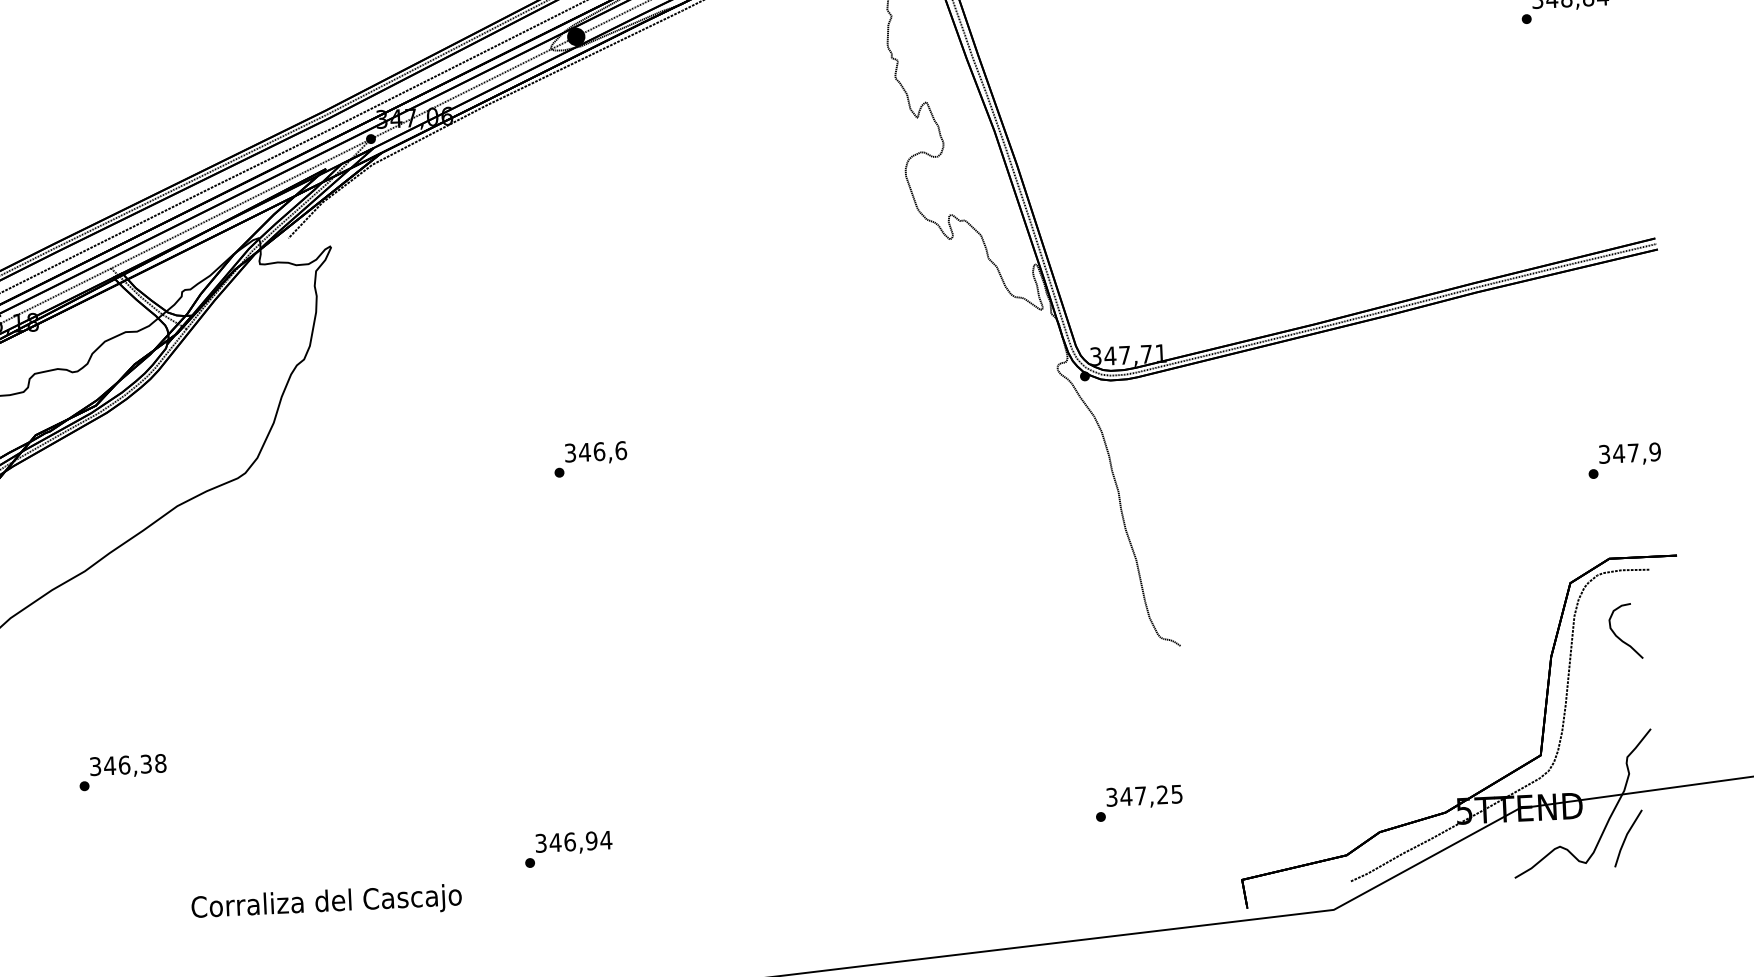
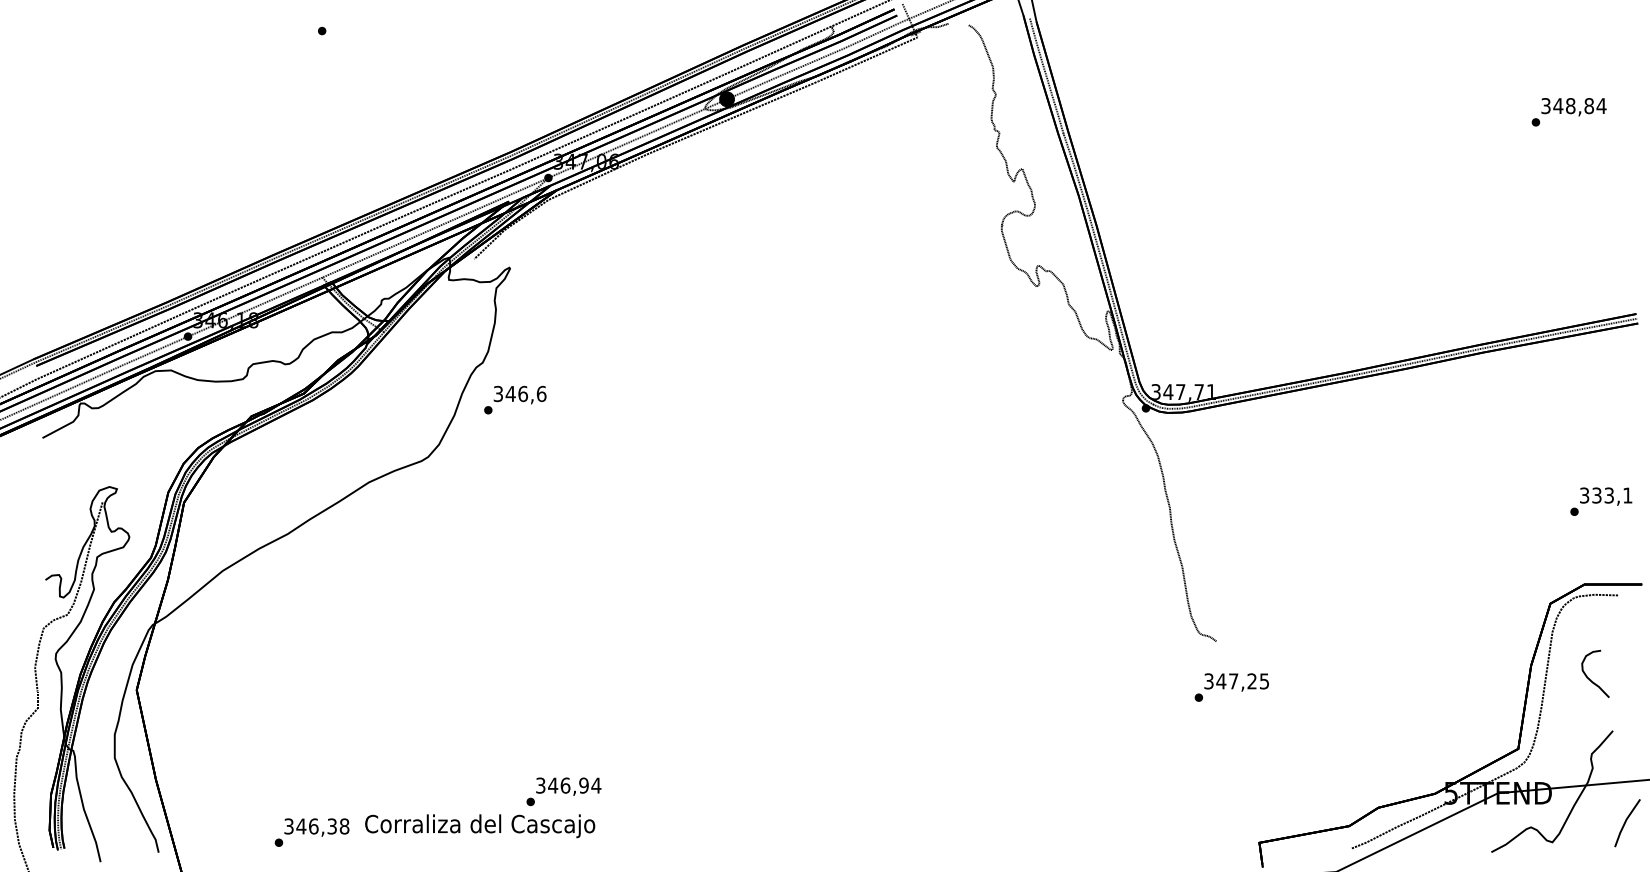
text: (1636, 452) -> (1611, 495), 347,9 -> 333,1
text: (590, 458) -> (515, 399), moved
curve: (1618, 637) -> (1589, 678), moved
text: (122, 772) -> (311, 832), moved
text: (1138, 803) -> (1231, 687), moved
line: (1627, 837) -> (1626, 822), moved
text: (568, 848) -> (563, 791), moved

